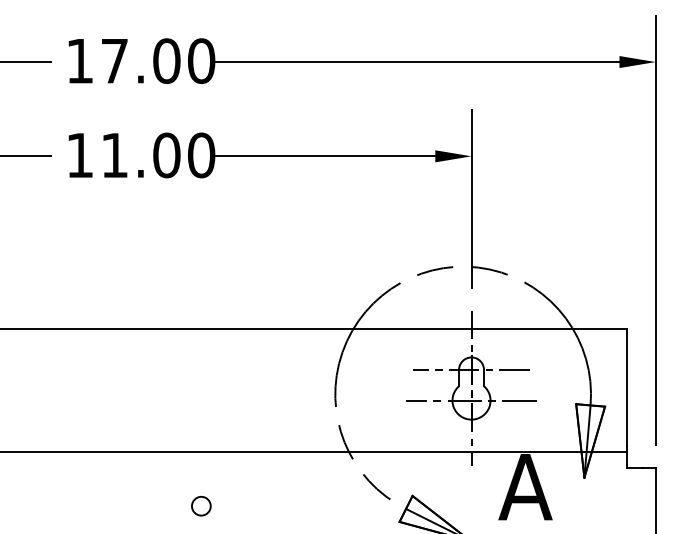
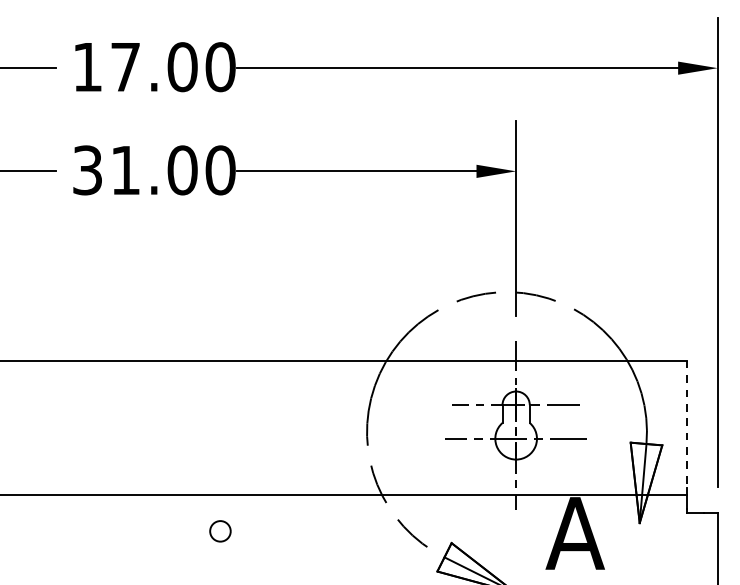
text: (80, 155) -> (88, 170), 11.00 -> 31.00
line: (627, 388) -> (686, 425), solid -> dashed
circle: (201, 505) -> (220, 530), moved

